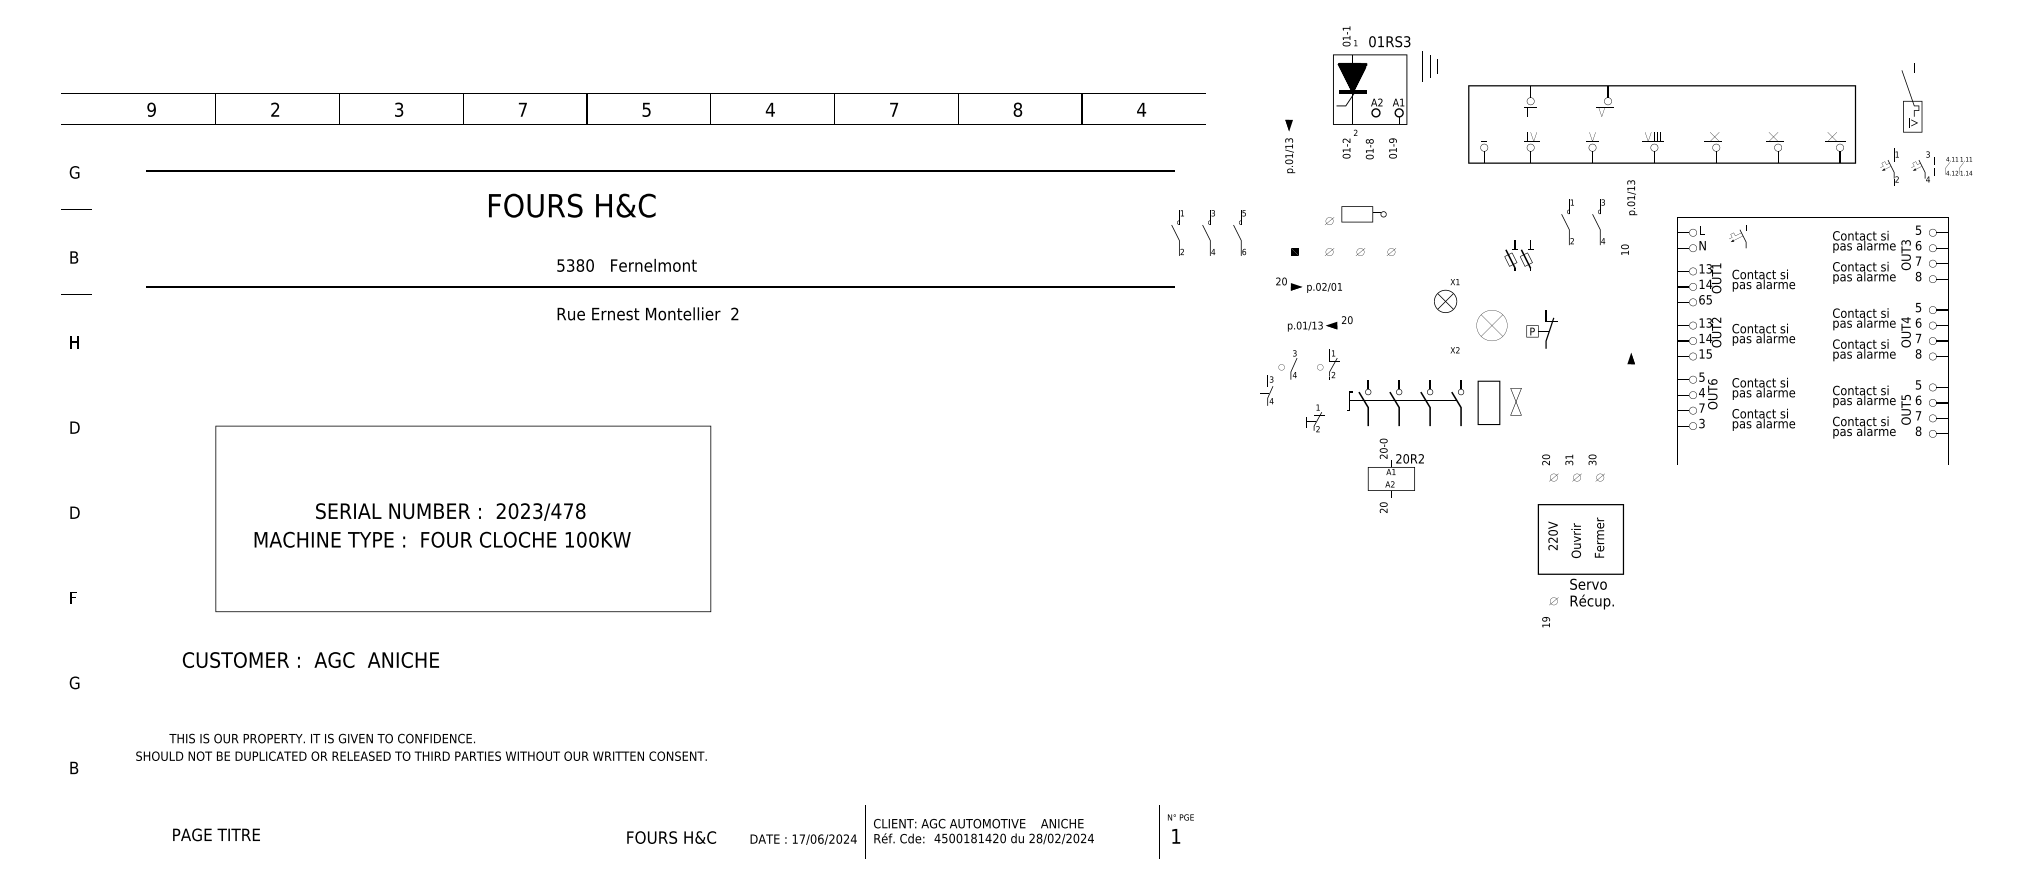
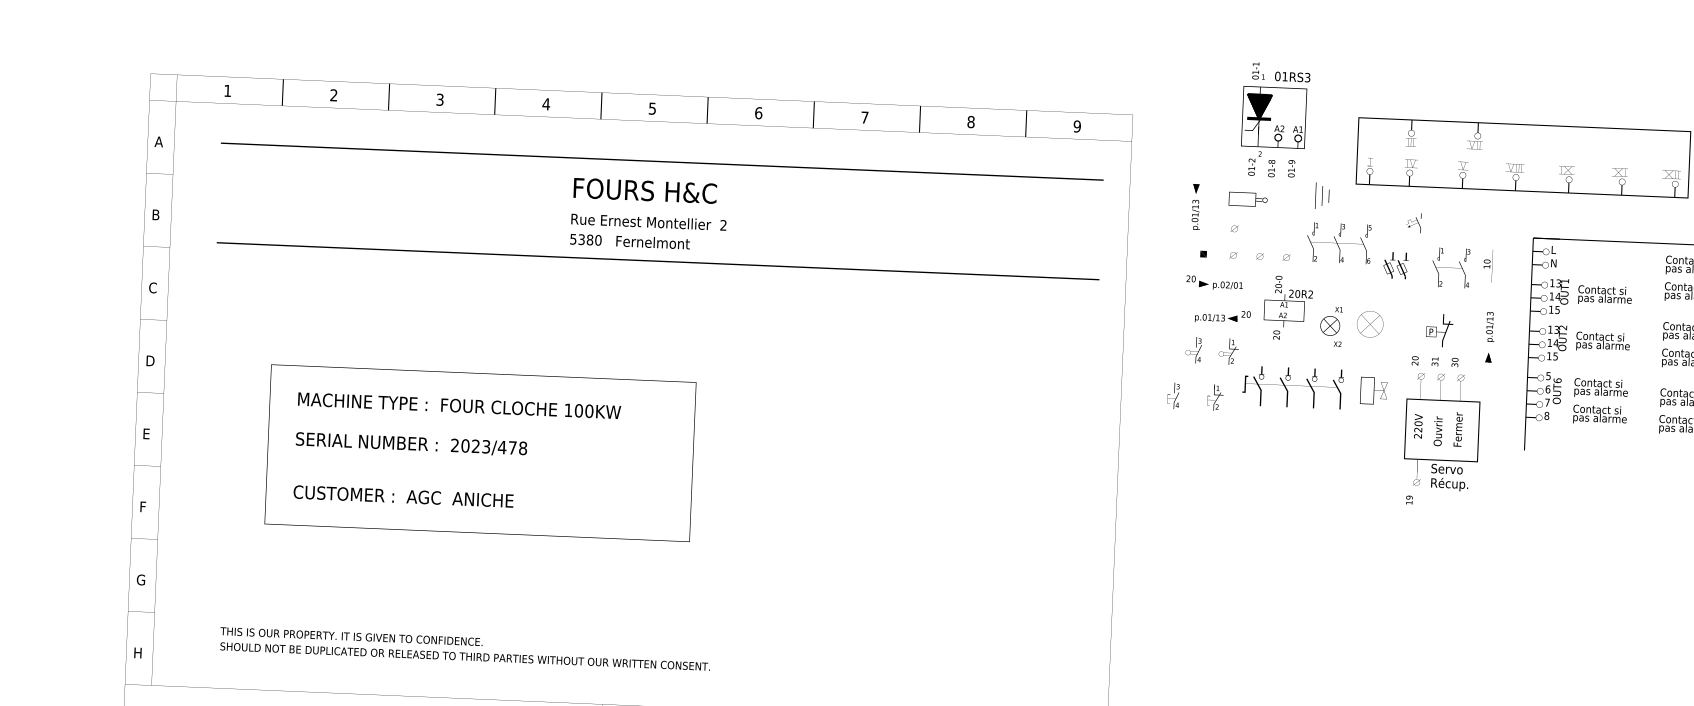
part: (1429, 66) -> (1321, 195), moved
text: (151, 109) -> (227, 90), 9 -> 1
text: (522, 109) -> (546, 104), 7 -> 4
text: (769, 109) -> (757, 112), 4 -> 6
text: (1141, 109) -> (1077, 126), 4 -> 9
text: (1290, 146) -> (1196, 206), moved
text: (74, 172) -> (159, 141), G -> A
text: (1632, 197) -> (1490, 326), moved
text: (572, 205) -> (645, 190), moved
part: (1363, 214) -> (1247, 199), moved
text: (1583, 221) -> (1451, 267), moved
text: (1208, 232) -> (1338, 242), moved
part: (1737, 236) -> (1413, 222), moved
text: (1446, 295) -> (1331, 320), moved
text: (1701, 299) -> (1550, 309), 65 -> 15
text: (647, 313) -> (648, 221), moved
text: (1541, 329) -> (1439, 330), moved
text: (73, 342) -> (152, 287), H -> C
text: (1266, 390) -> (1173, 395), moved
text: (1701, 392) -> (1547, 389), 4 -> 6
part: (1499, 402) -> (1373, 390), size x0.71
text: (1701, 423) -> (1546, 415), 3 -> 8
text: (1395, 475) -> (1287, 307), moved
text: (450, 511) -> (411, 443), moved
text: (74, 512) -> (147, 433), D -> E
text: (442, 539) -> (459, 405), moved
text: (1580, 540) -> (1441, 431), moved
text: (310, 659) -> (403, 496), moved
text: (421, 755) -> (465, 655), moved
text: (74, 767) -> (137, 652), B -> H

